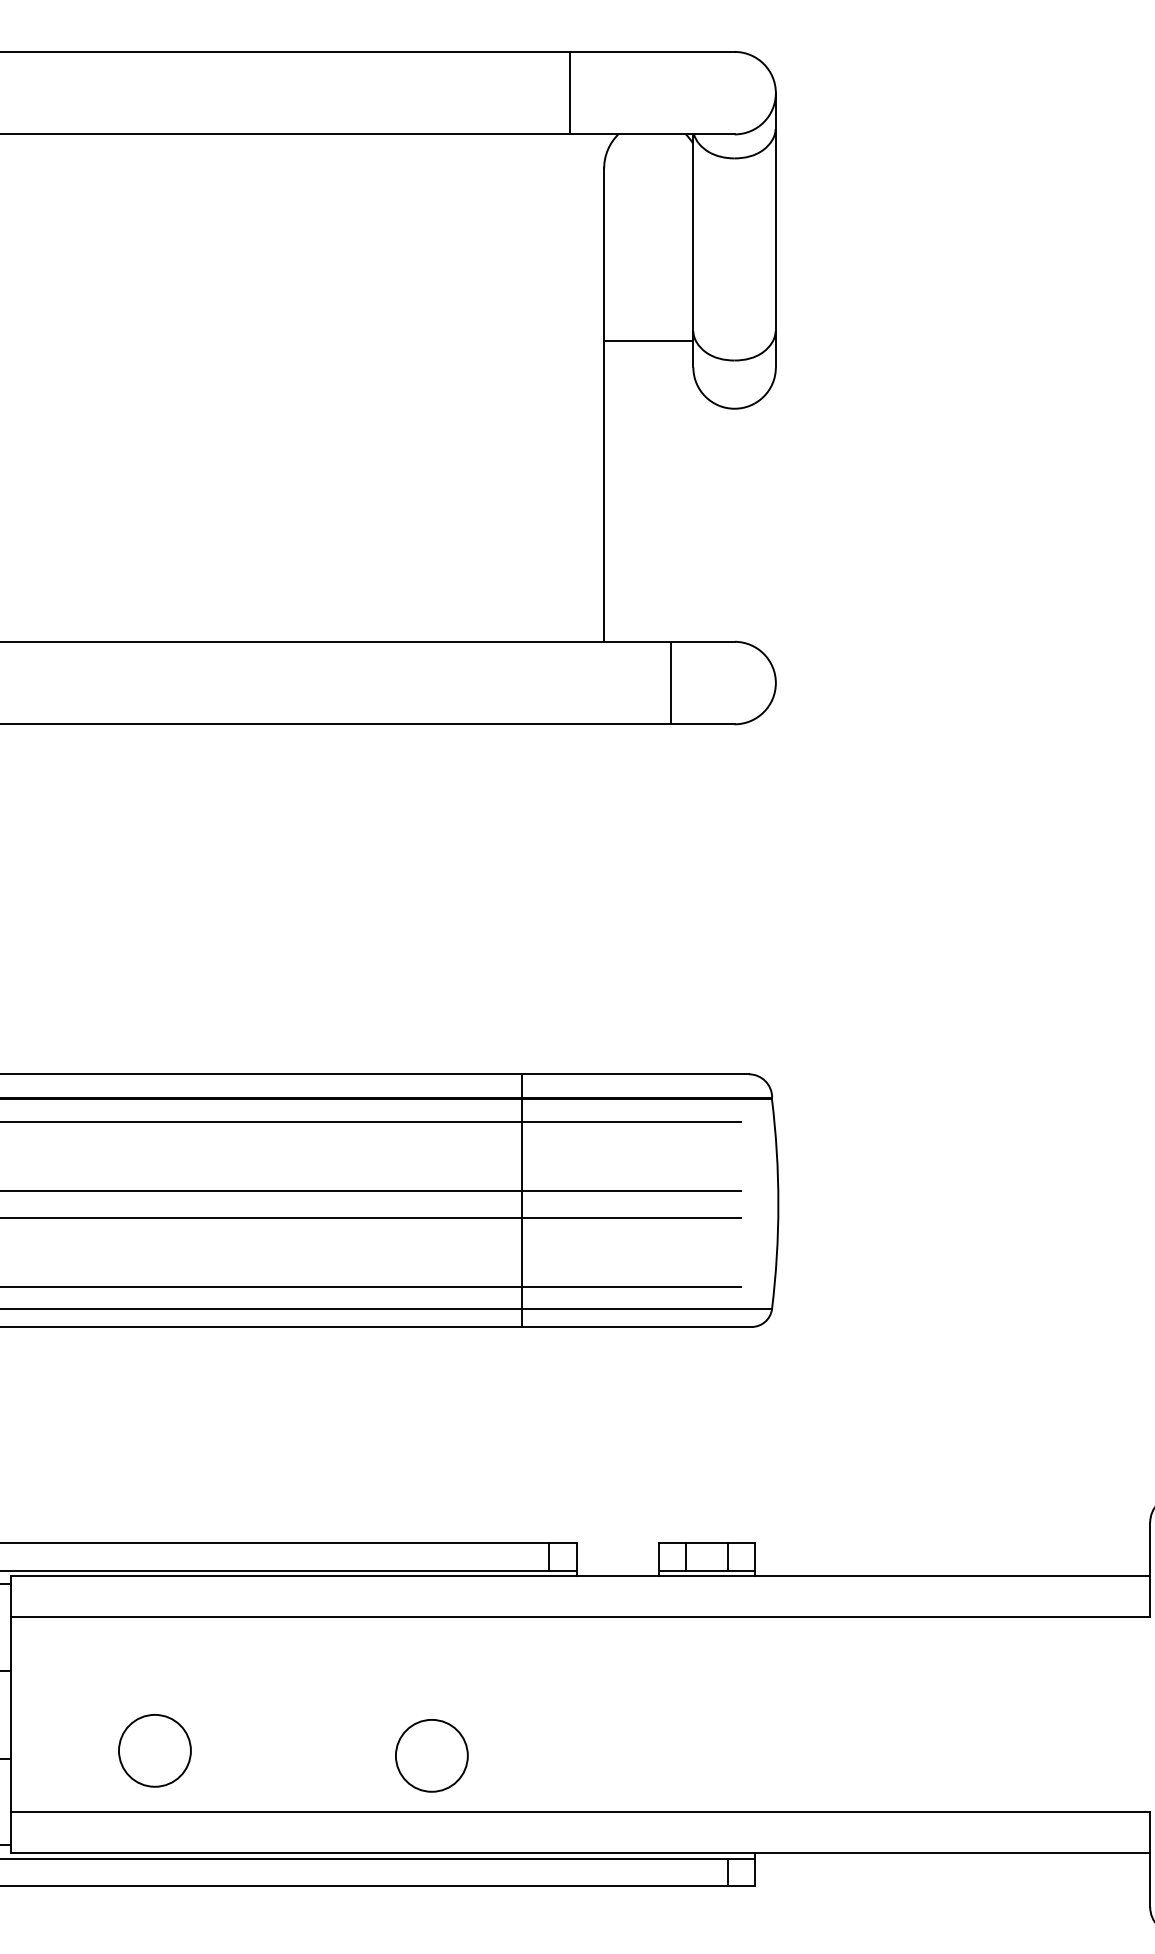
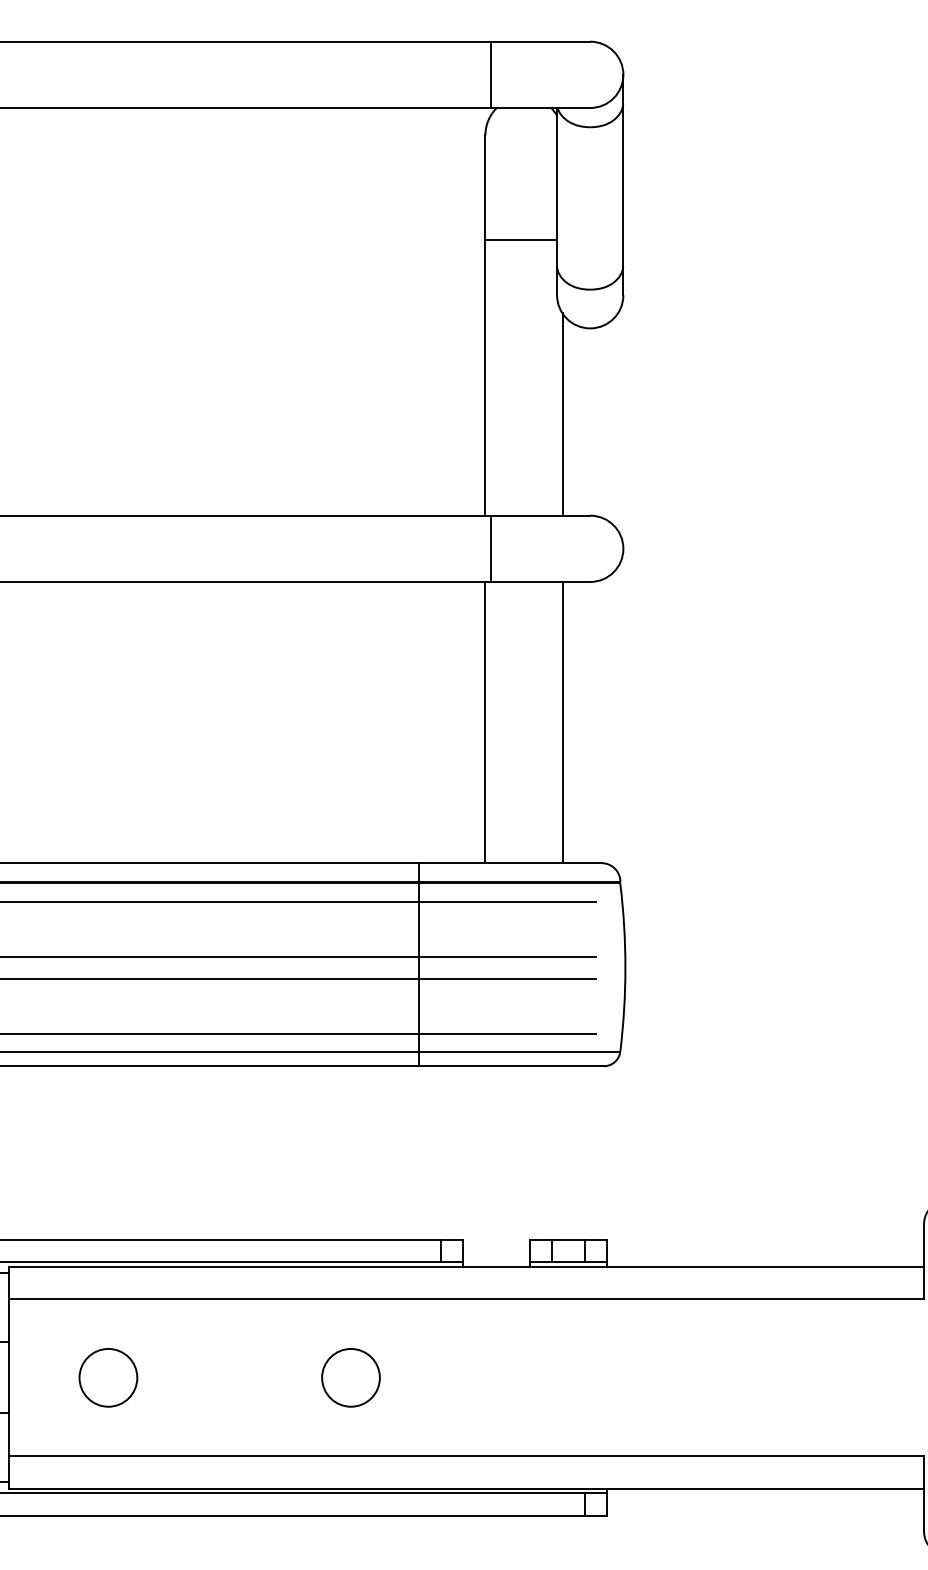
line: (570, 92) -> (491, 74), moved
line: (648, 340) -> (521, 239), moved
line: (700, 515) -> (562, 414), added
line: (671, 682) -> (491, 548), moved
line: (604, 899) -> (485, 722), added
line: (700, 899) -> (562, 722), added
circle: (154, 1750) -> (108, 1377), moved
circle: (431, 1755) -> (350, 1377), moved

